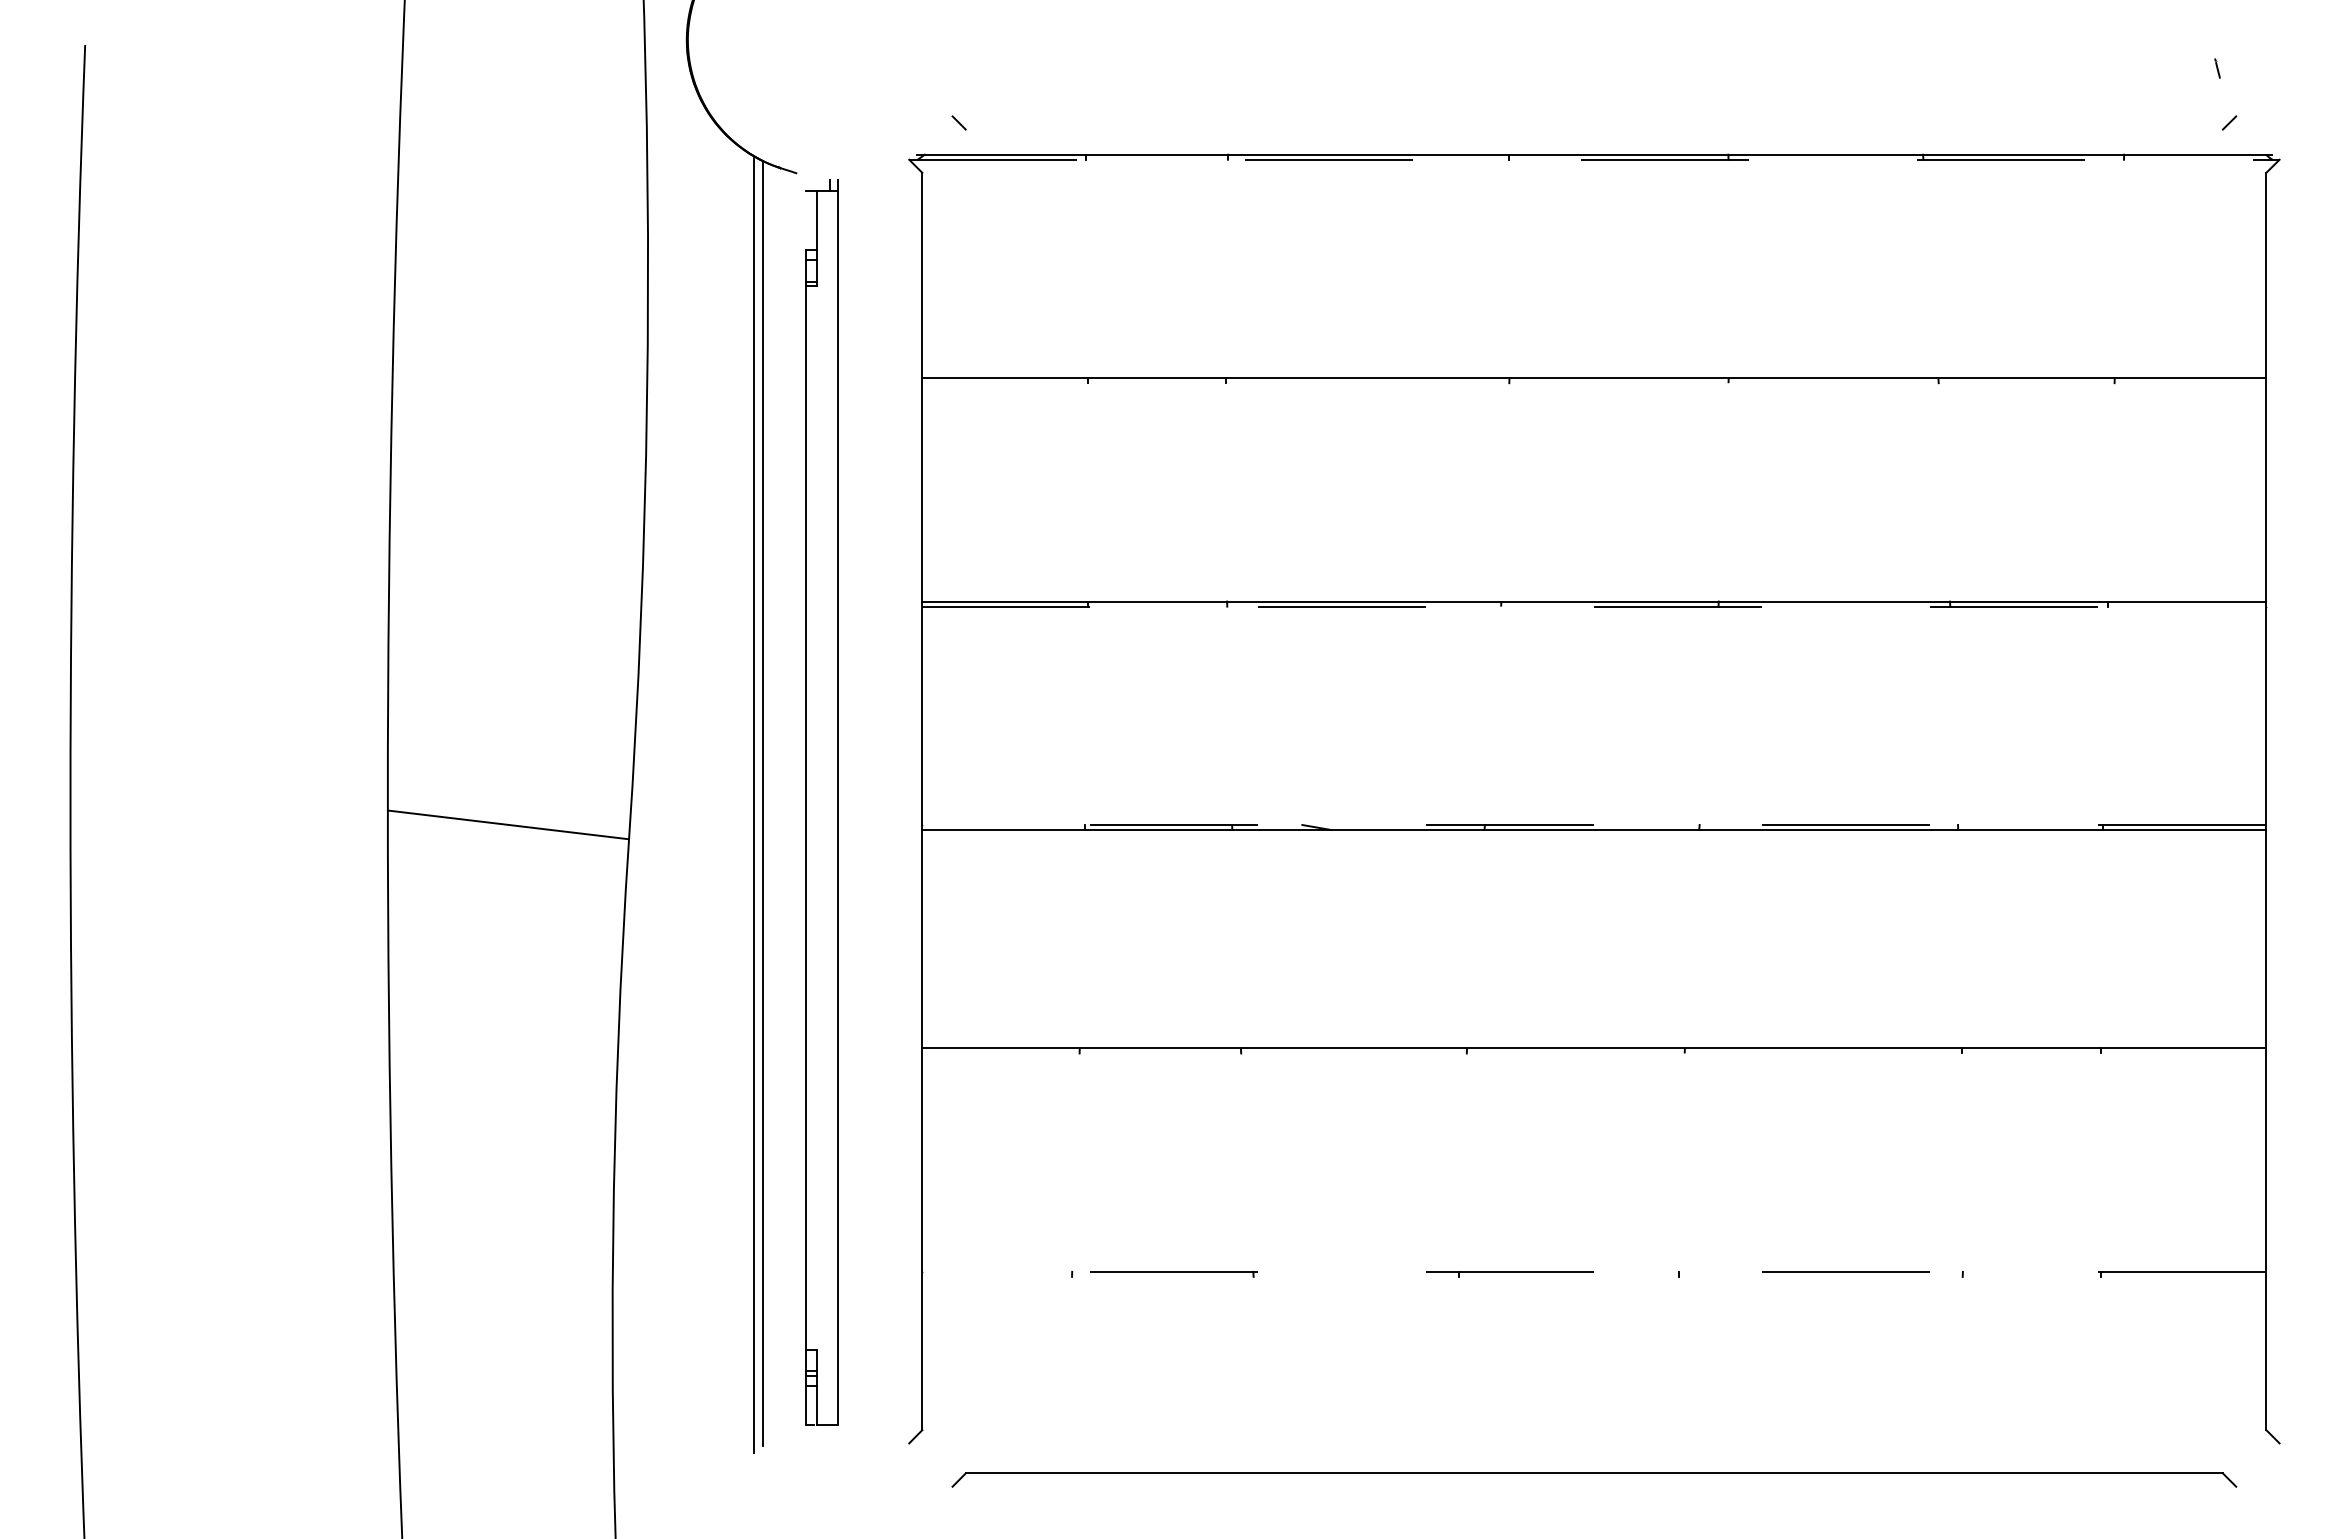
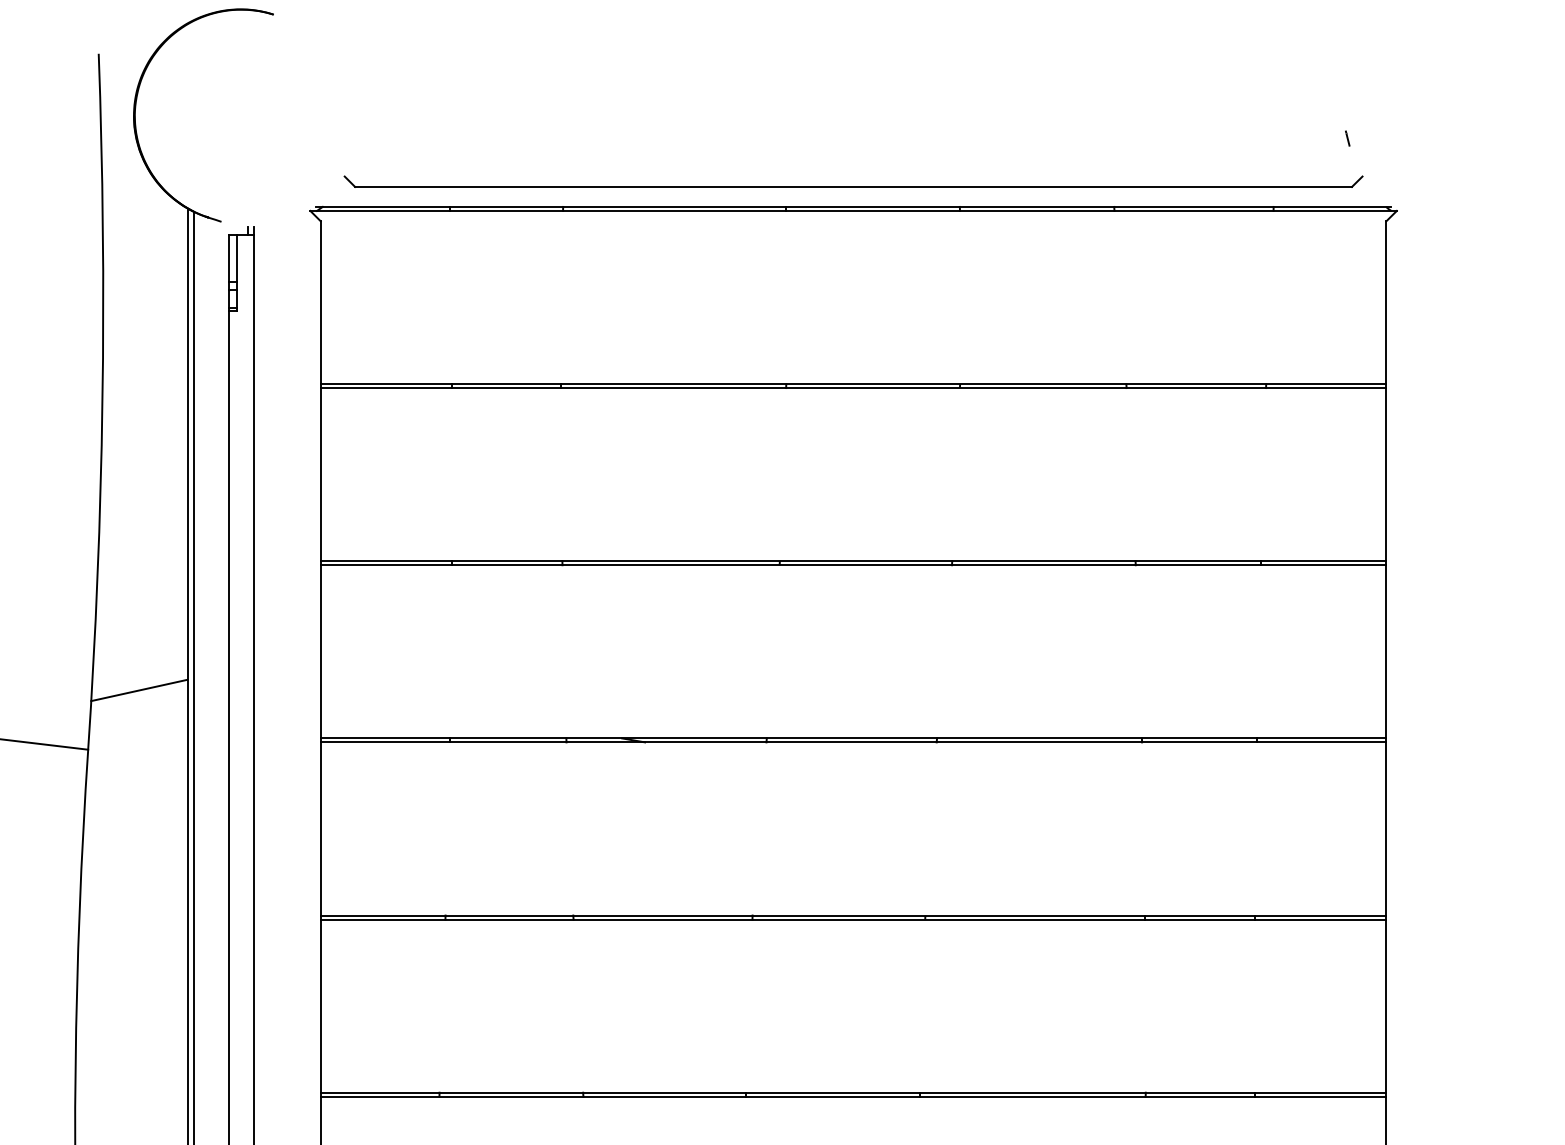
line: (1593, 129) -> (852, 186), added
line: (1594, 159) -> (853, 210), dashed -> solid
line: (806, 219) -> (228, 258), added
line: (1594, 383) -> (853, 388), added
line: (1594, 606) -> (853, 565), dashed -> solid
line: (693, 764) -> (139, 690), added
line: (1594, 825) -> (853, 738), dashed -> solid
line: (1594, 1053) -> (853, 919), added
line: (1594, 1271) -> (853, 1092), dashed -> solid
line: (1594, 1276) -> (853, 1096), added

